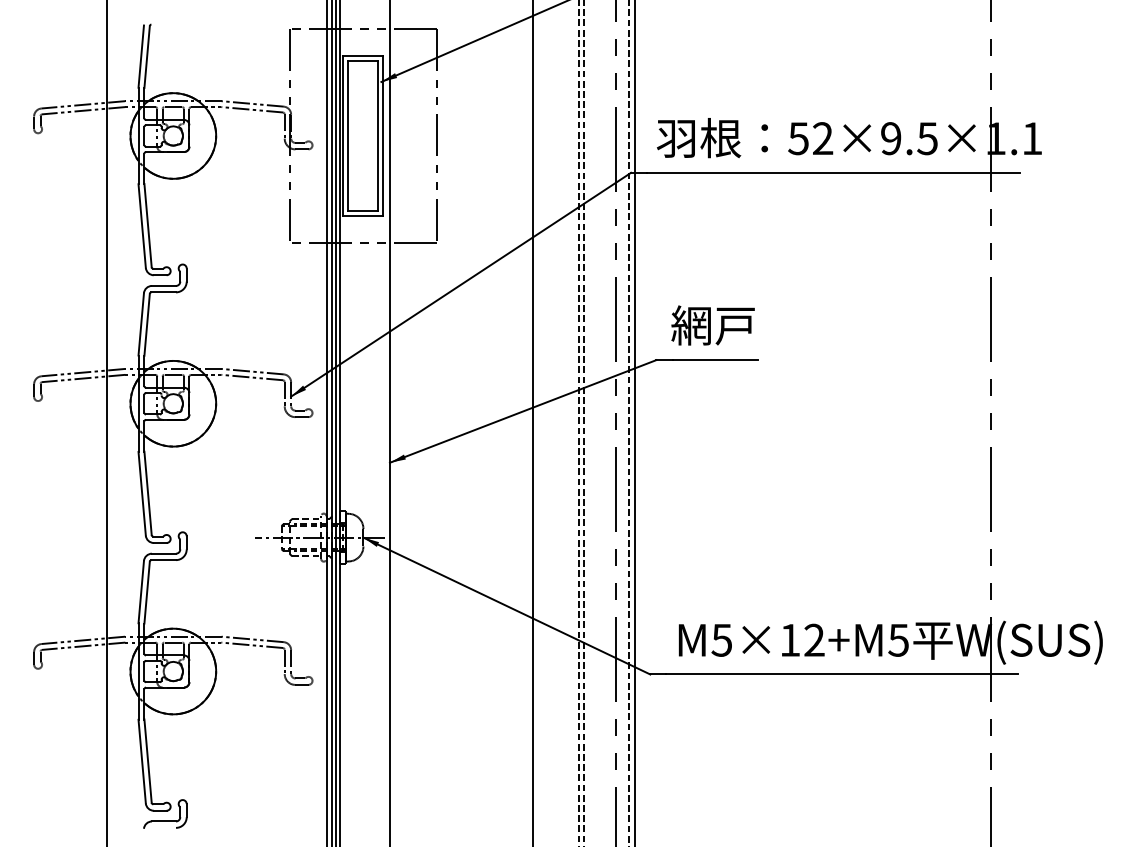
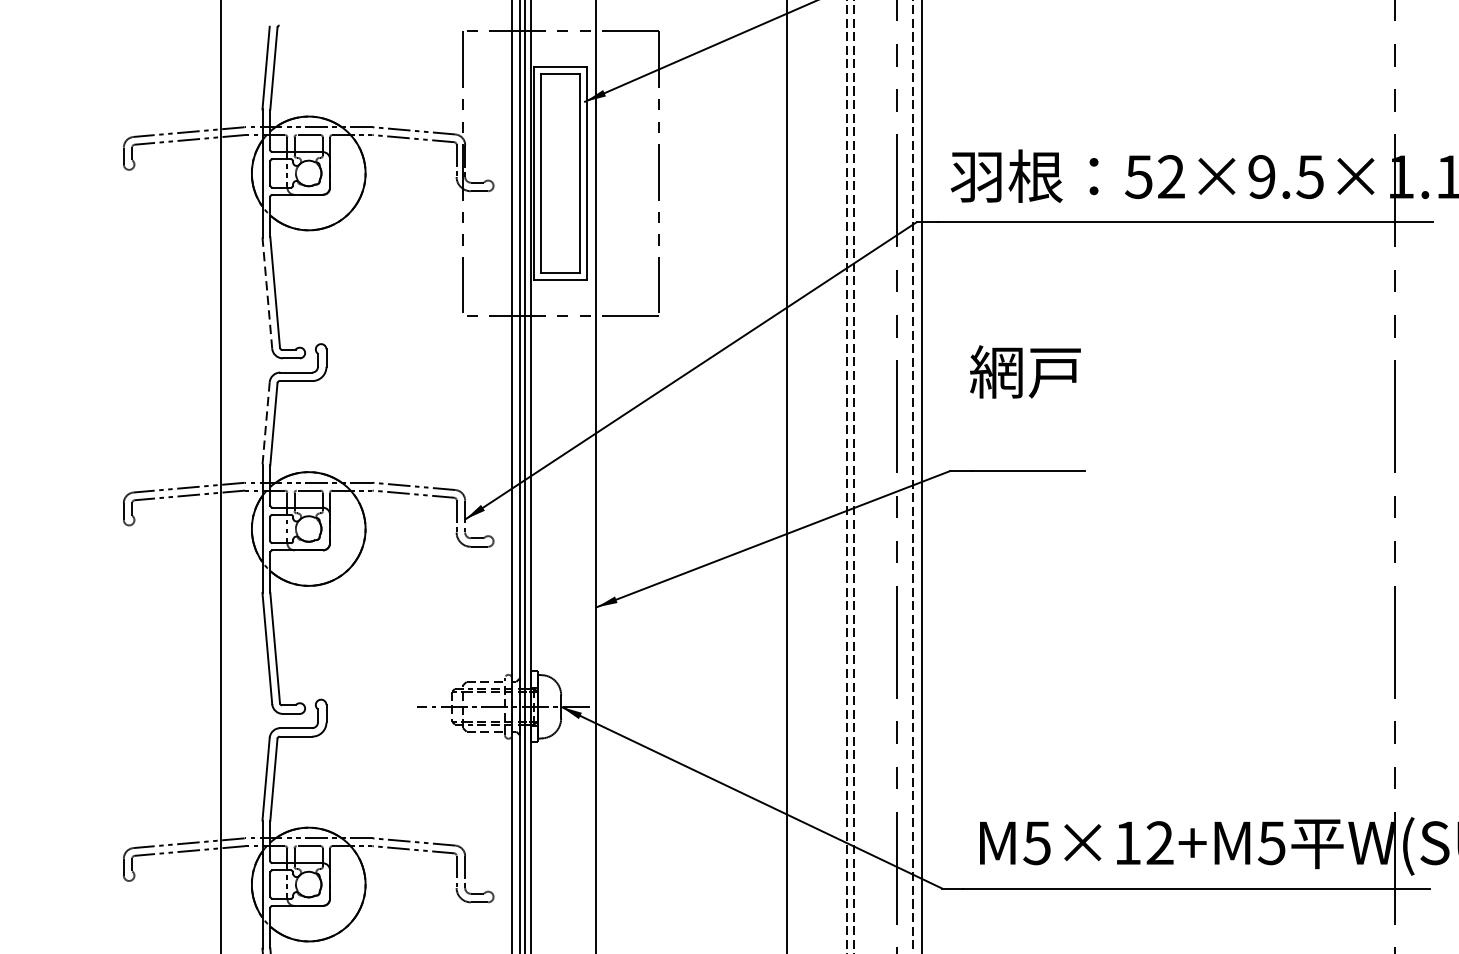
line: (142, 226) -> (267, 293), solid -> dashed
line: (141, 324) -> (266, 423), solid -> dashed
text: (712, 325) -> (1024, 371), moved

